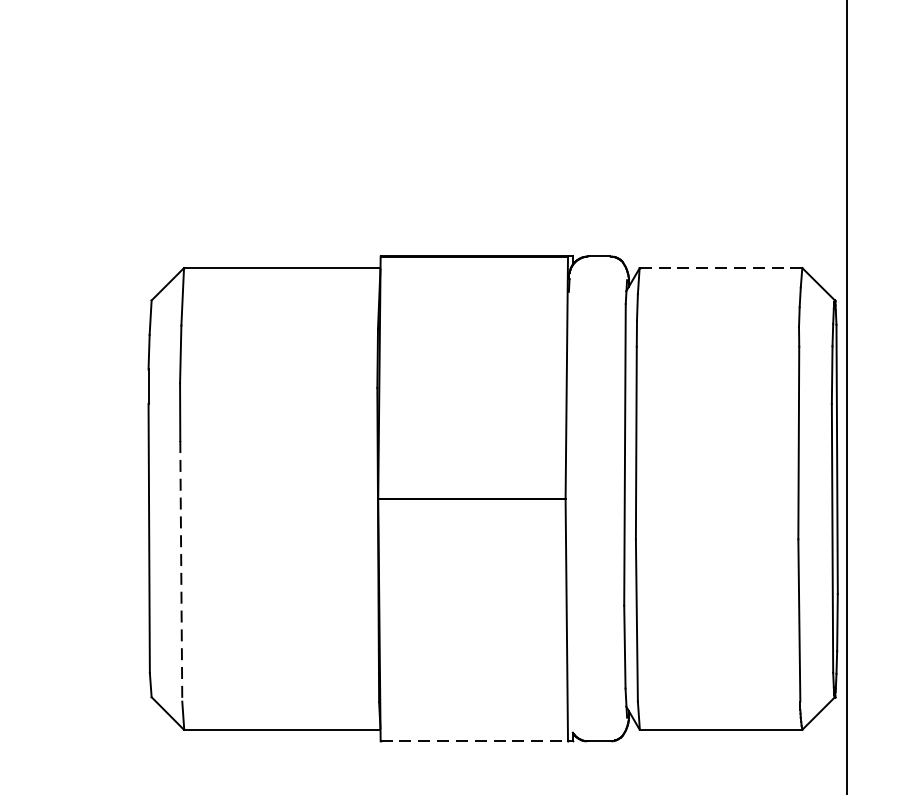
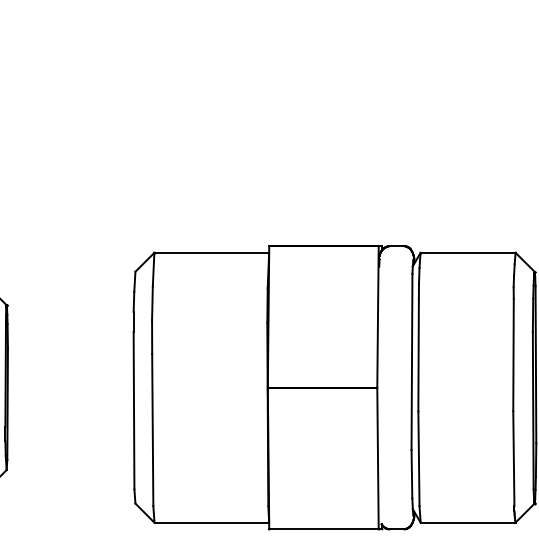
line: (720, 267) -> (467, 252), dashed -> solid
line: (180, 572) -> (152, 430), dashed -> solid
line: (473, 741) -> (323, 529), dashed -> solid

